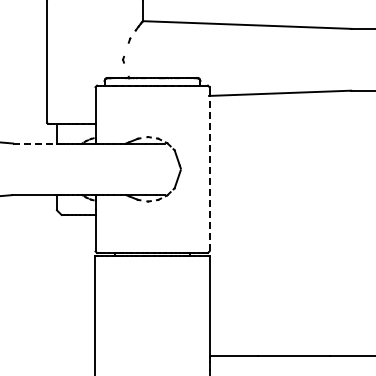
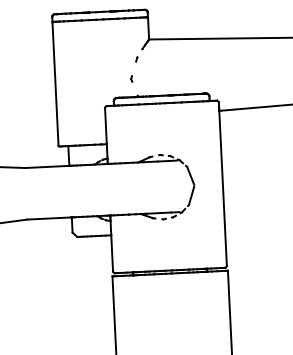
line: (34, 143) -> (46, 166), dashed -> solid
line: (209, 173) -> (223, 188), dashed -> solid

